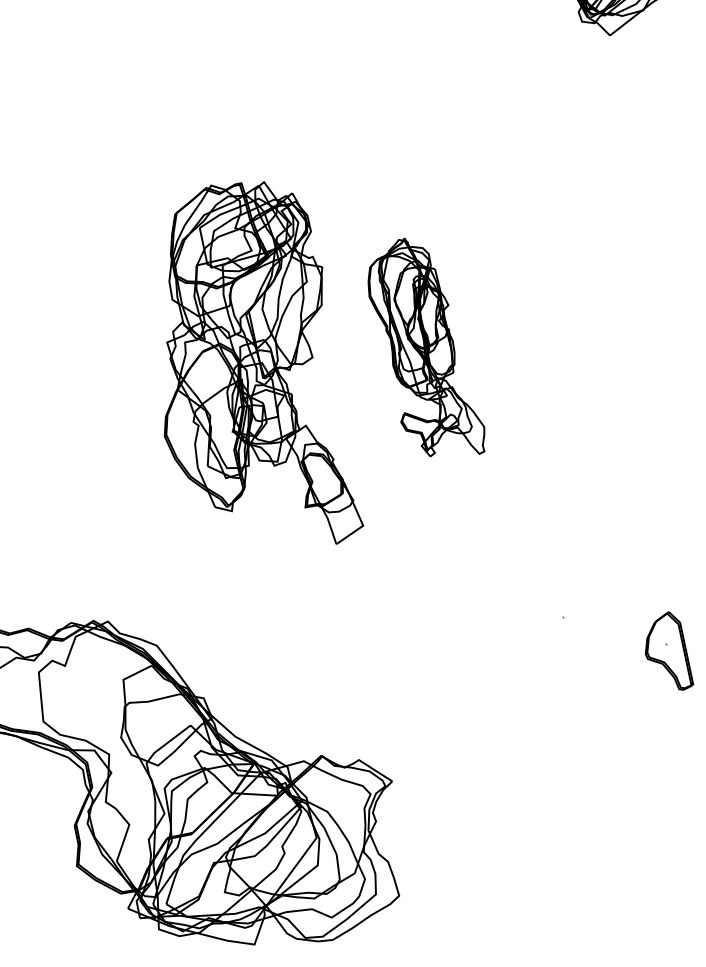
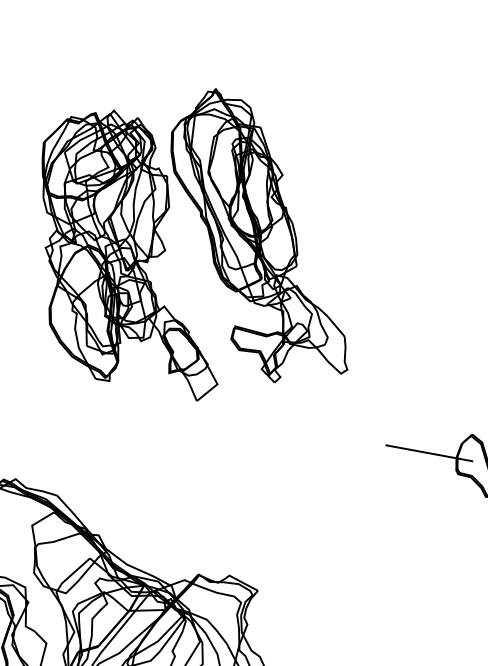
part: (426, 347) -> (257, 234), size x1.67
line: (614, 630) -> (429, 453), added

